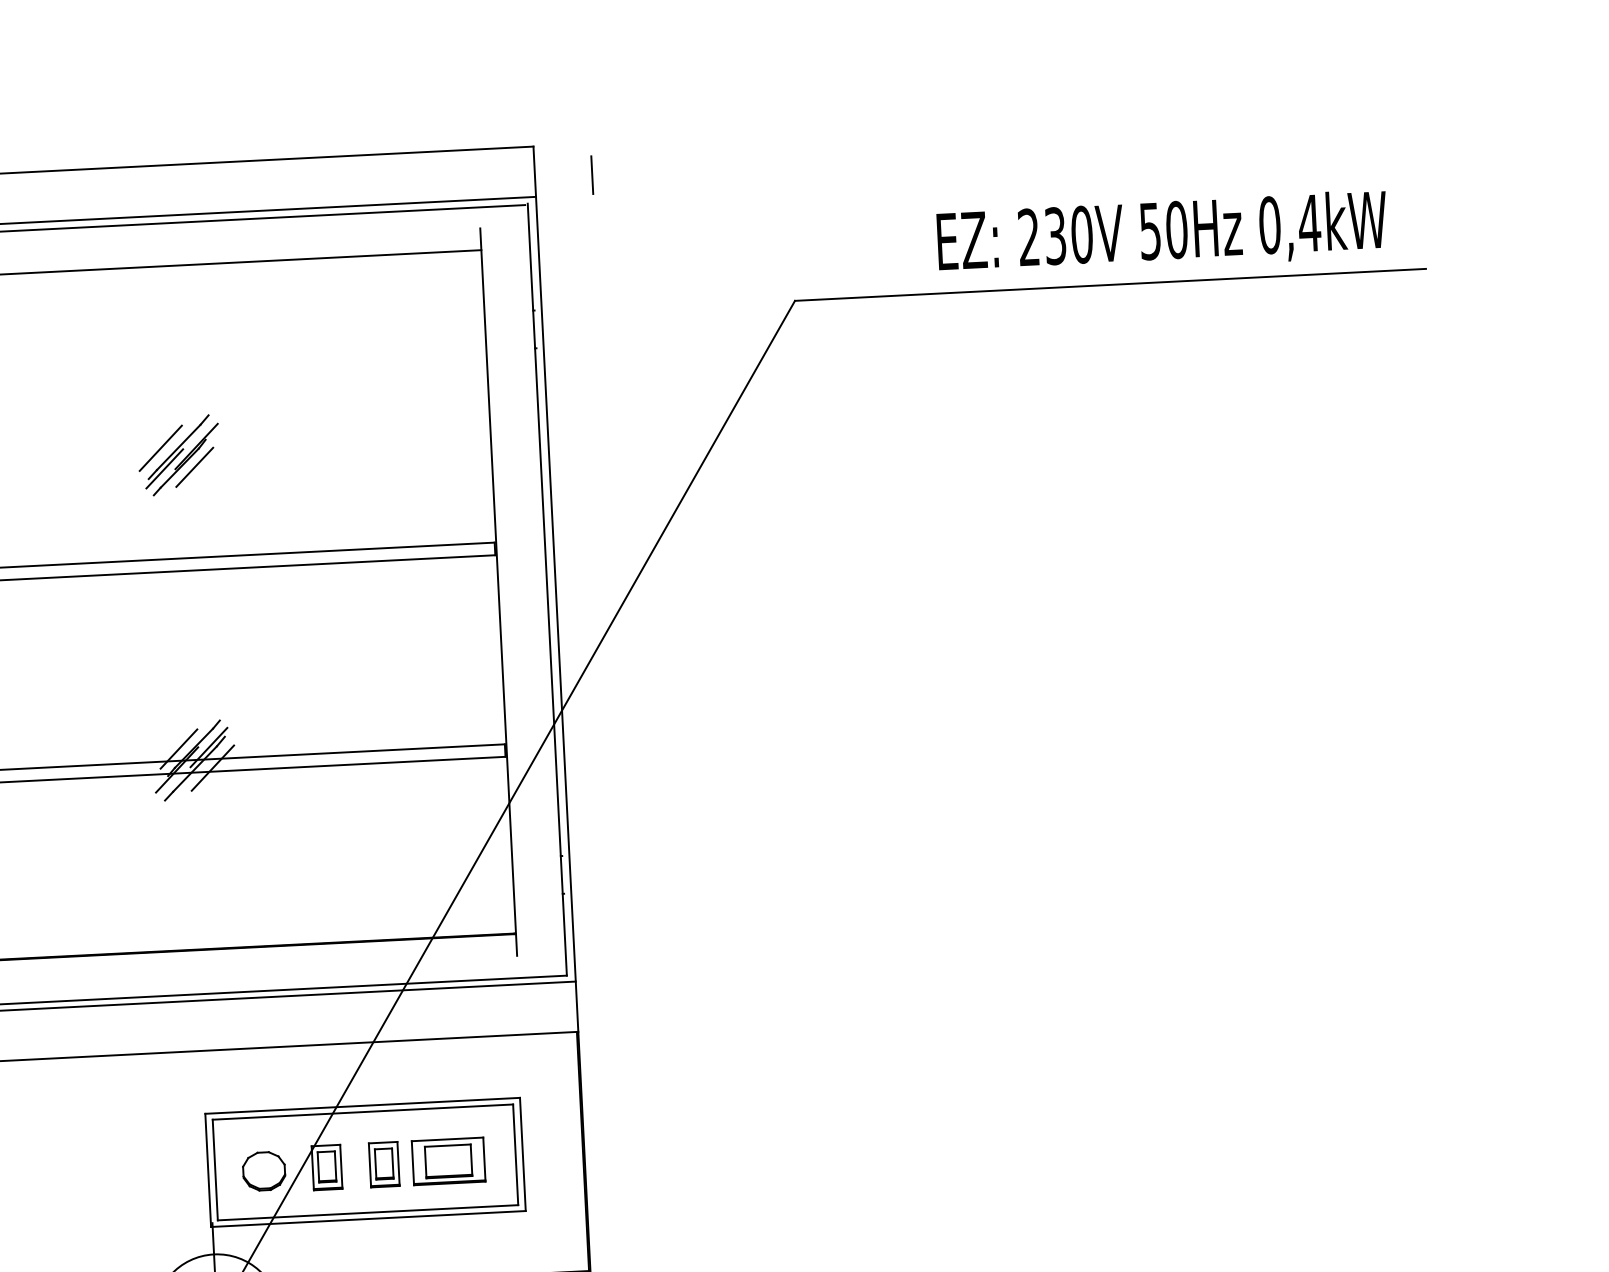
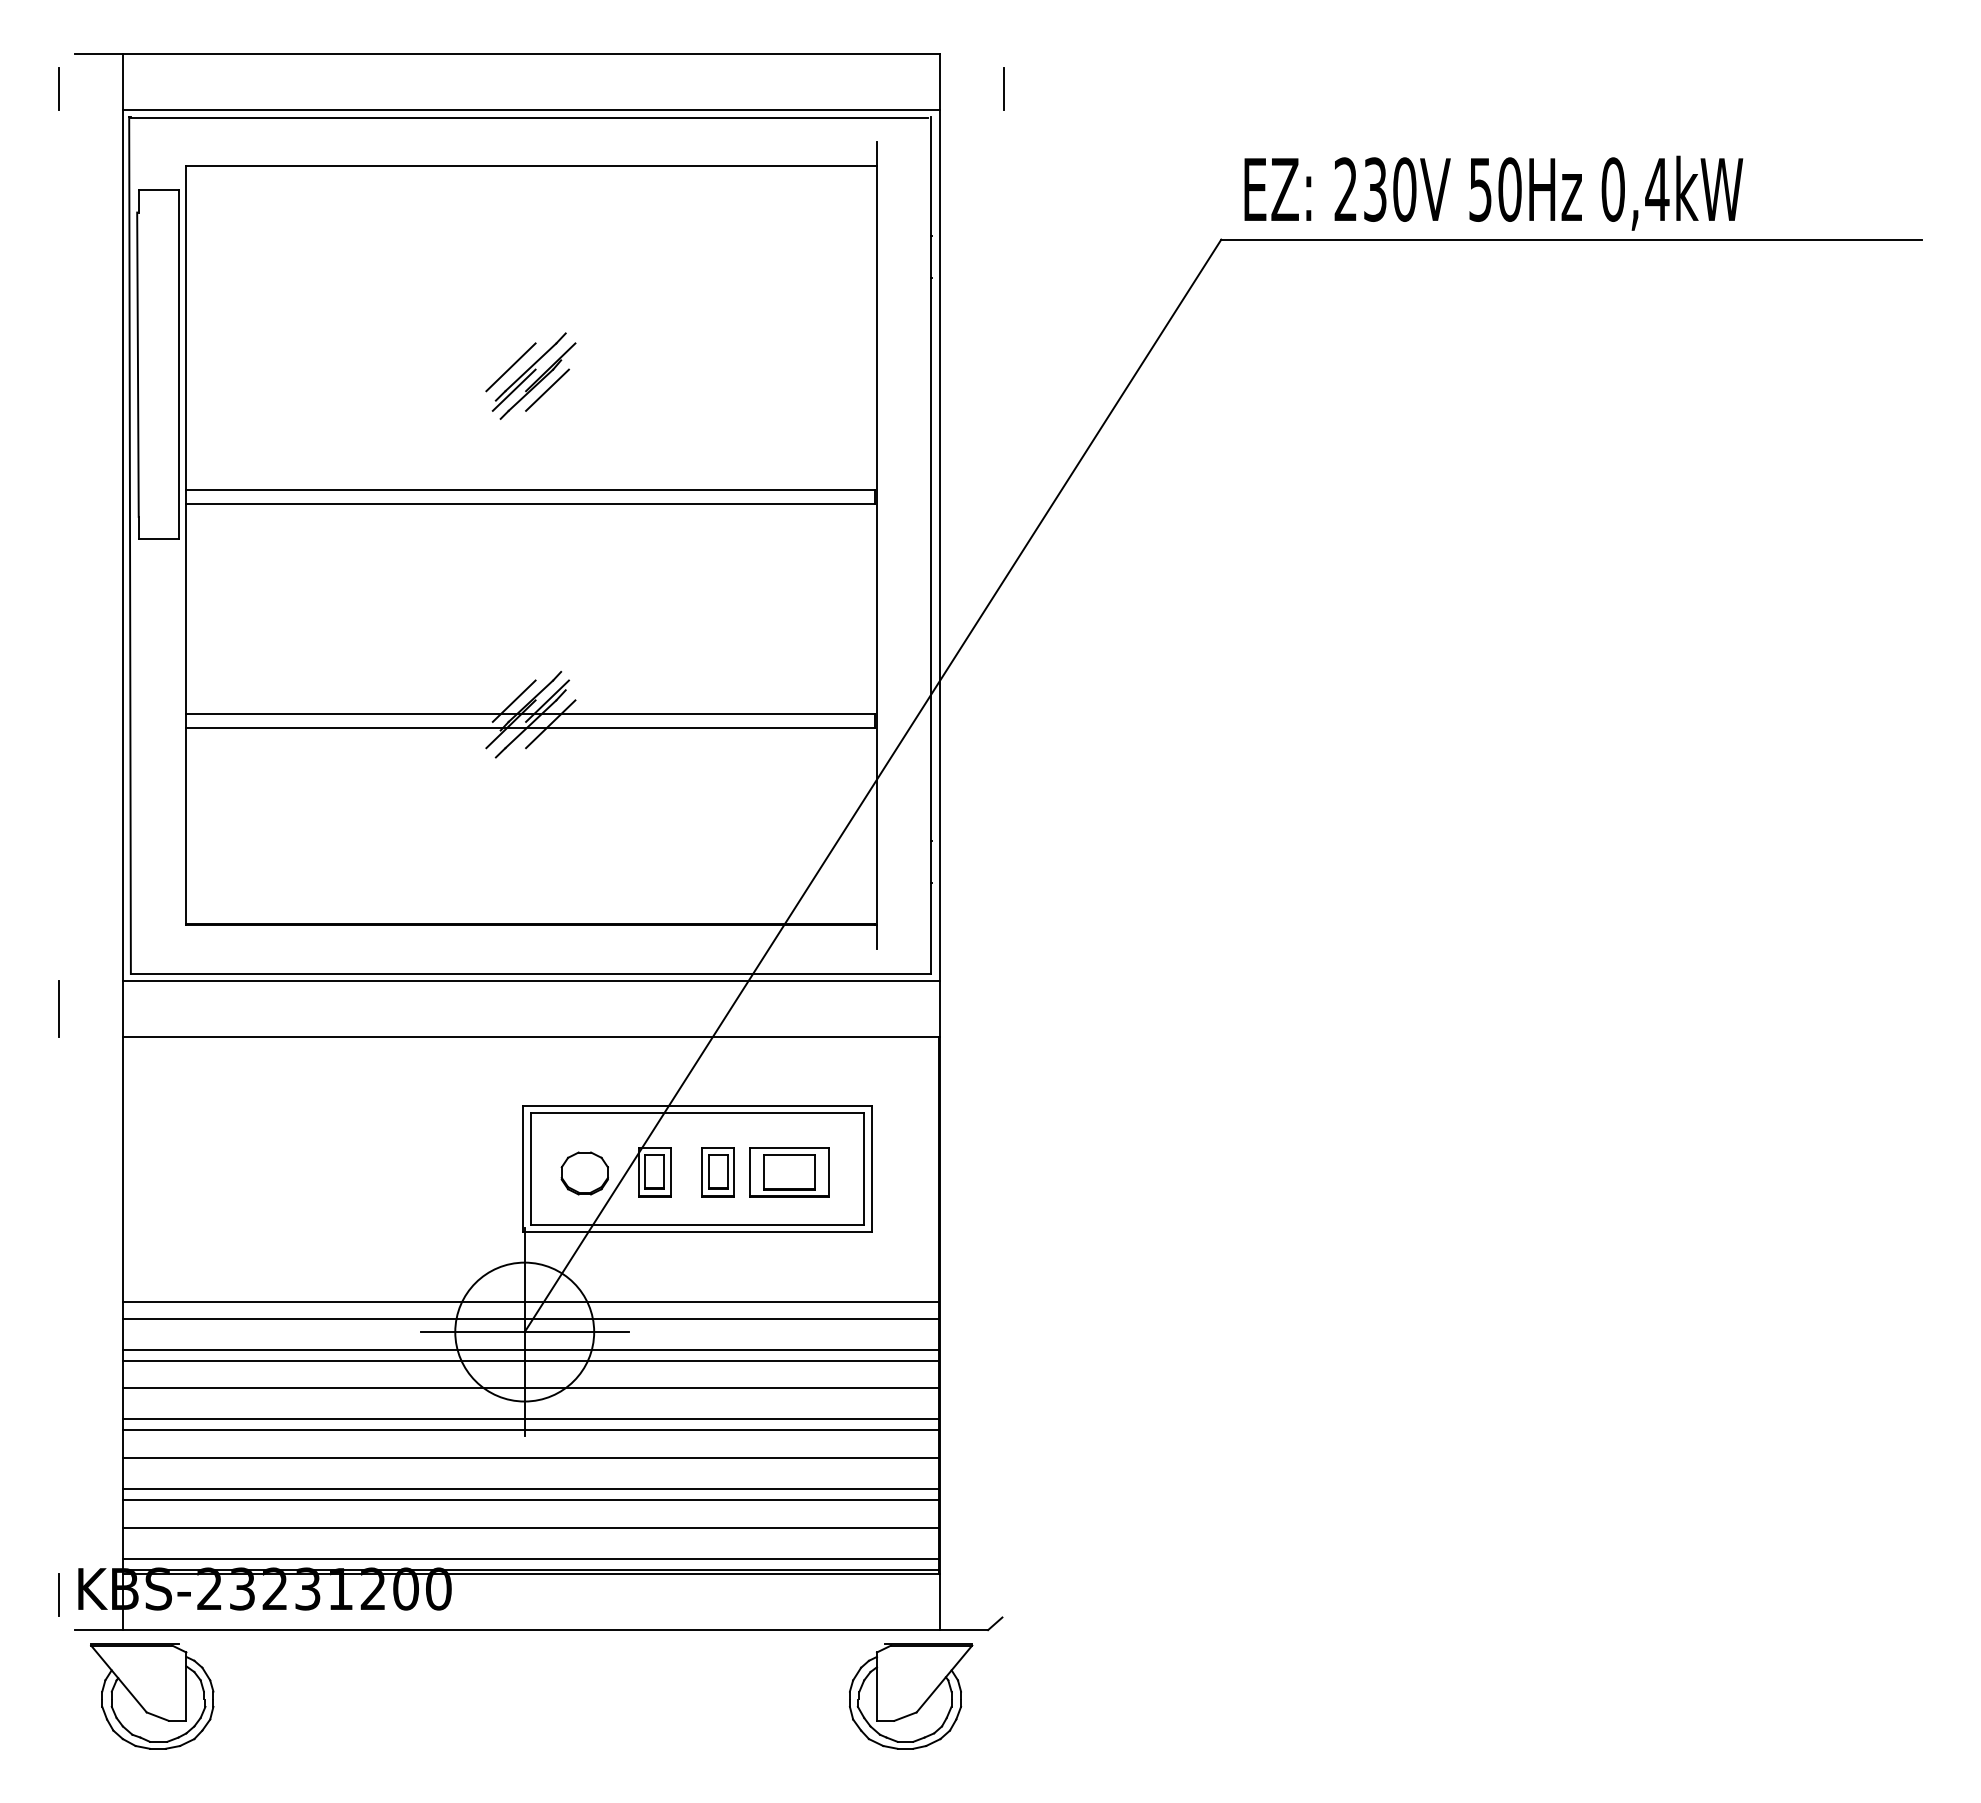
text: (1162, 233) -> (1493, 192), moved

